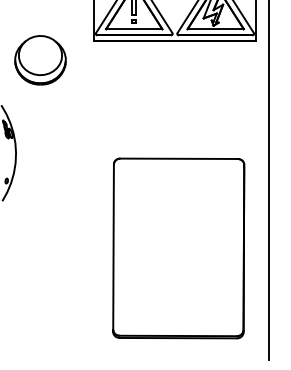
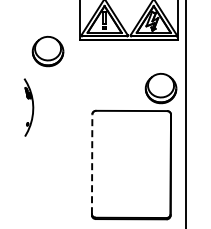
part: (226, 121) -> (160, 88), added
line: (114, 247) -> (92, 164), solid -> dashed

